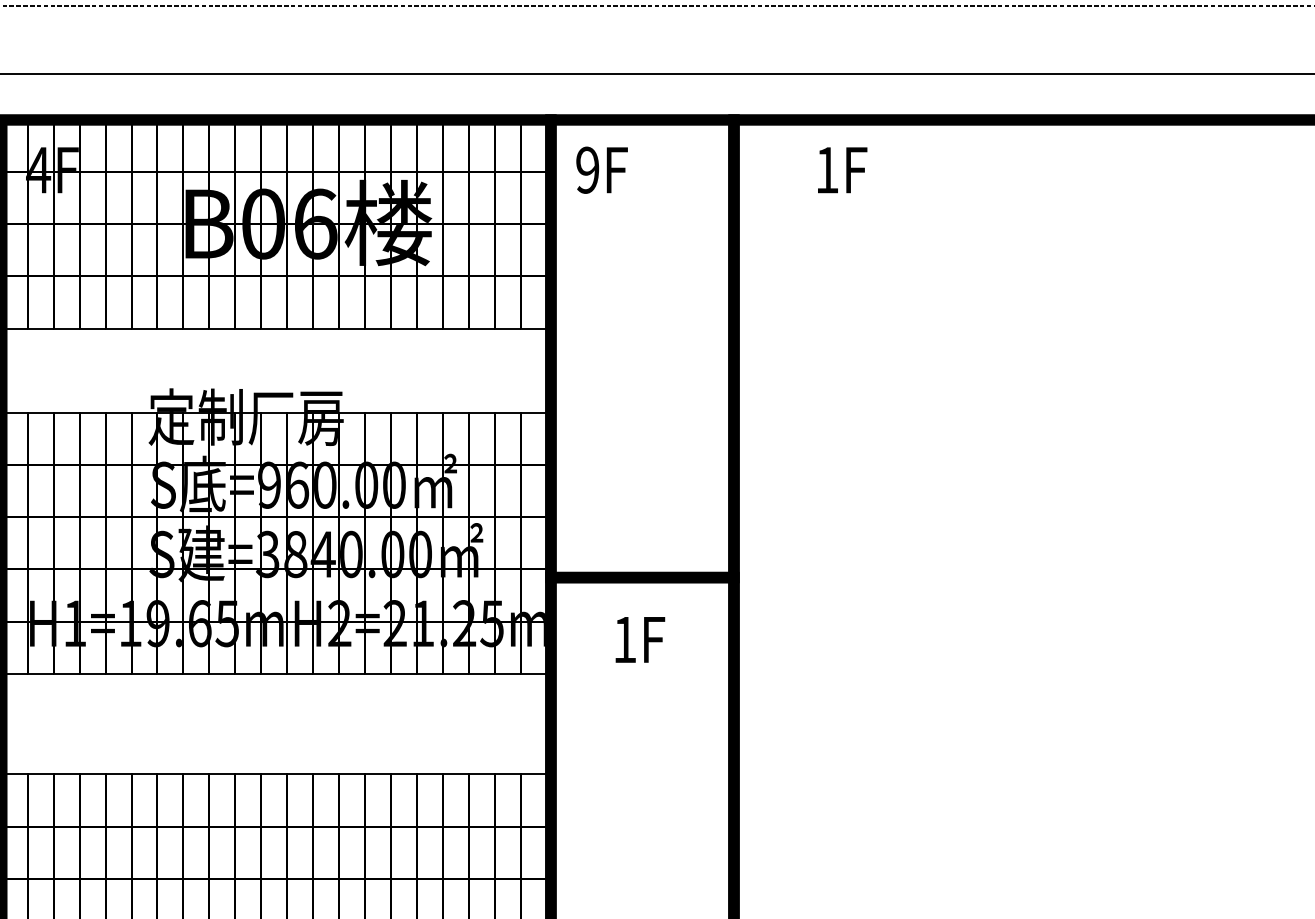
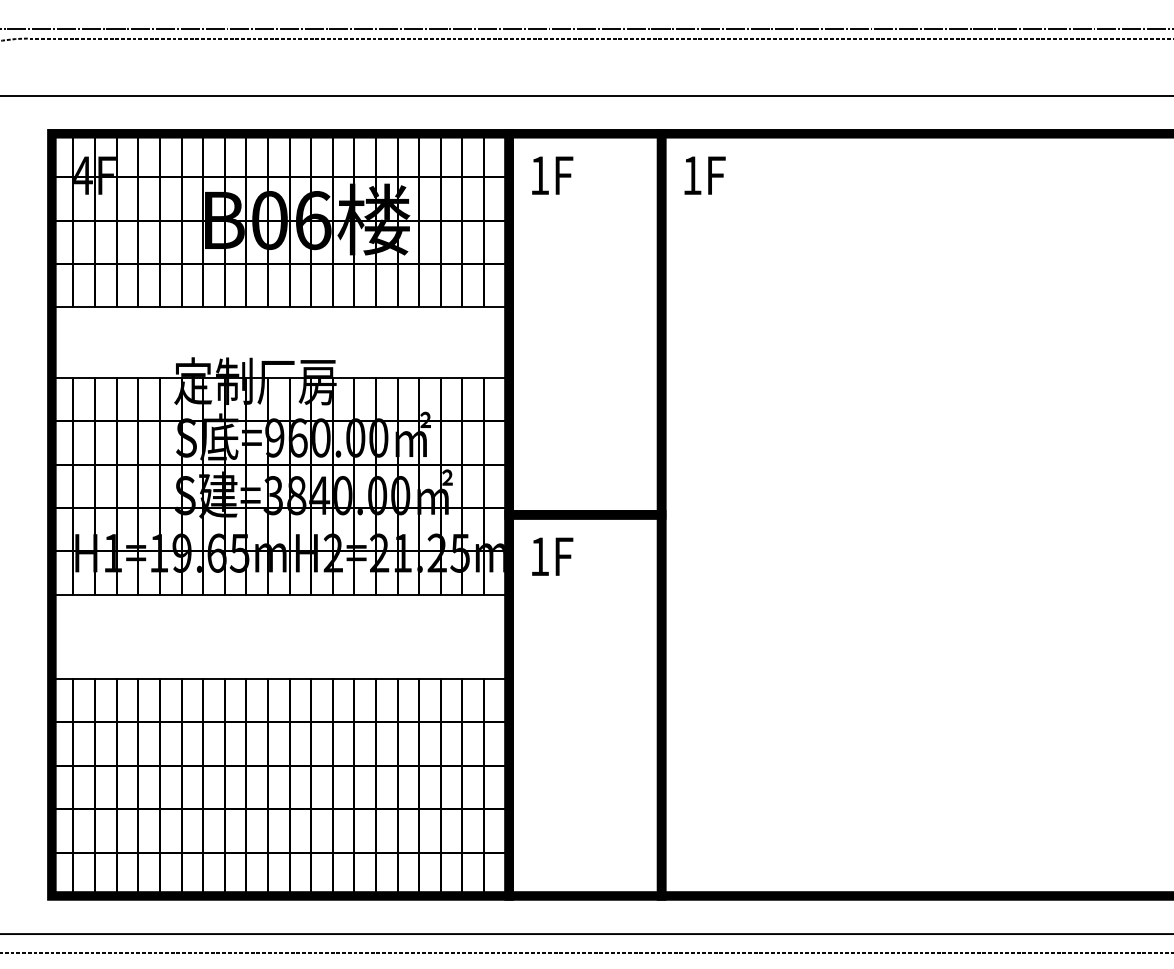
text: (587, 170) -> (539, 175), 9F -> 1F
text: (841, 170) -> (704, 175), moved
text: (640, 639) -> (552, 556), moved

